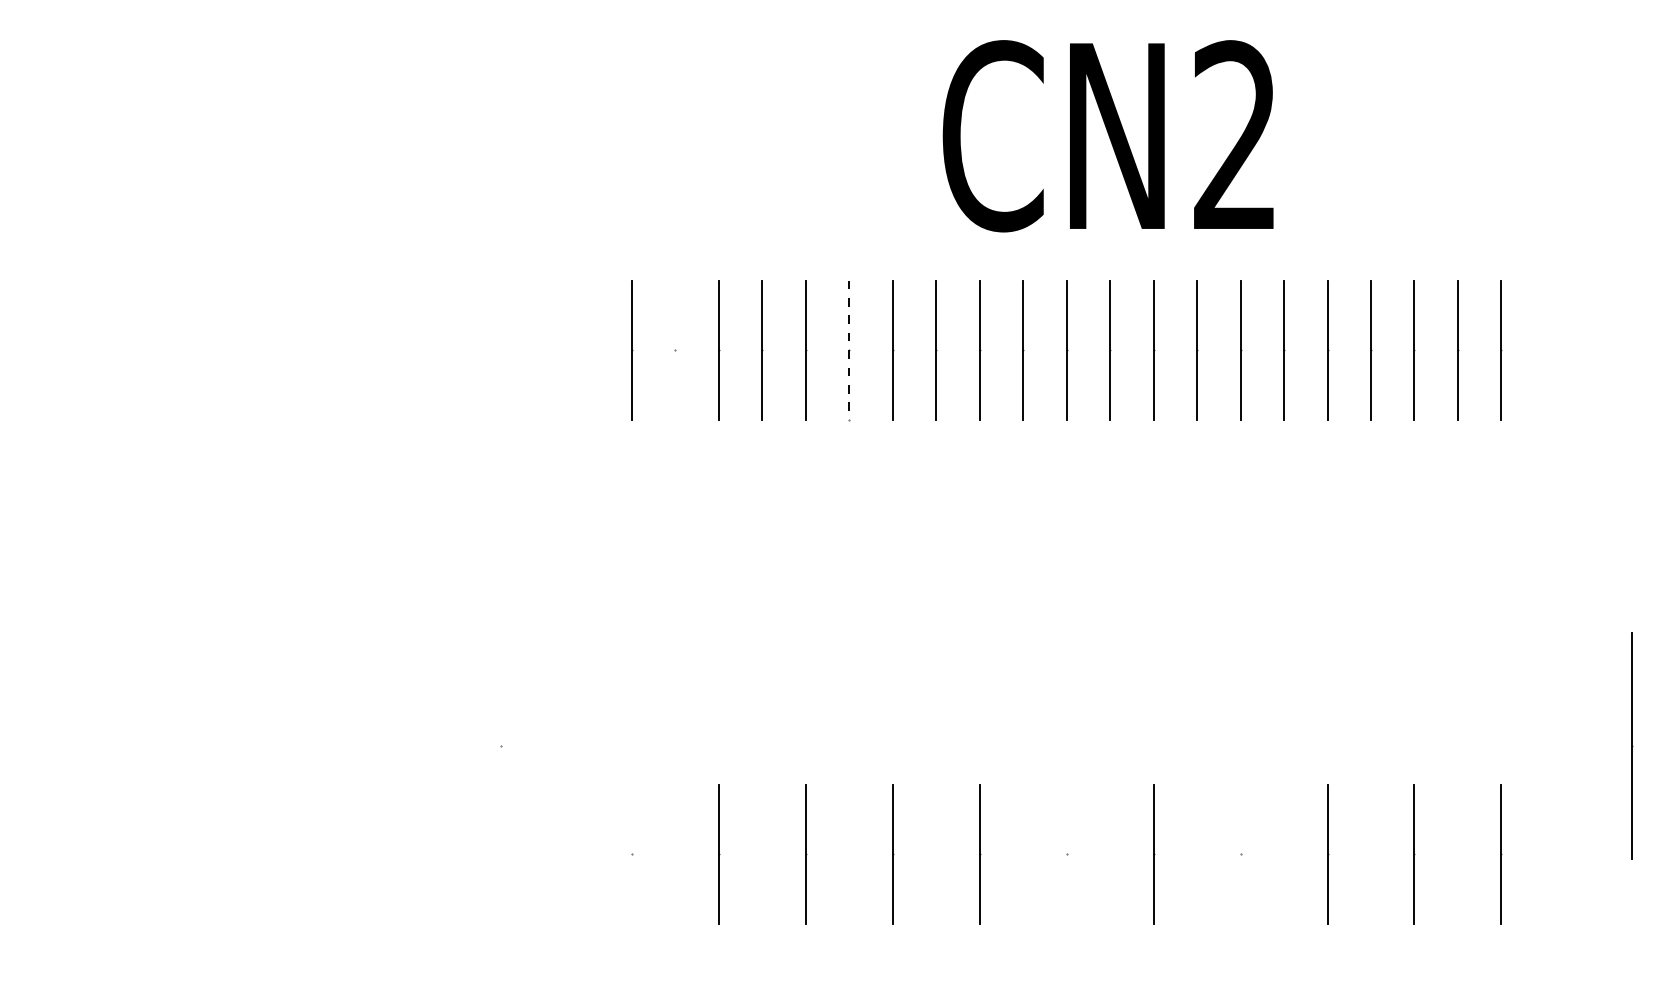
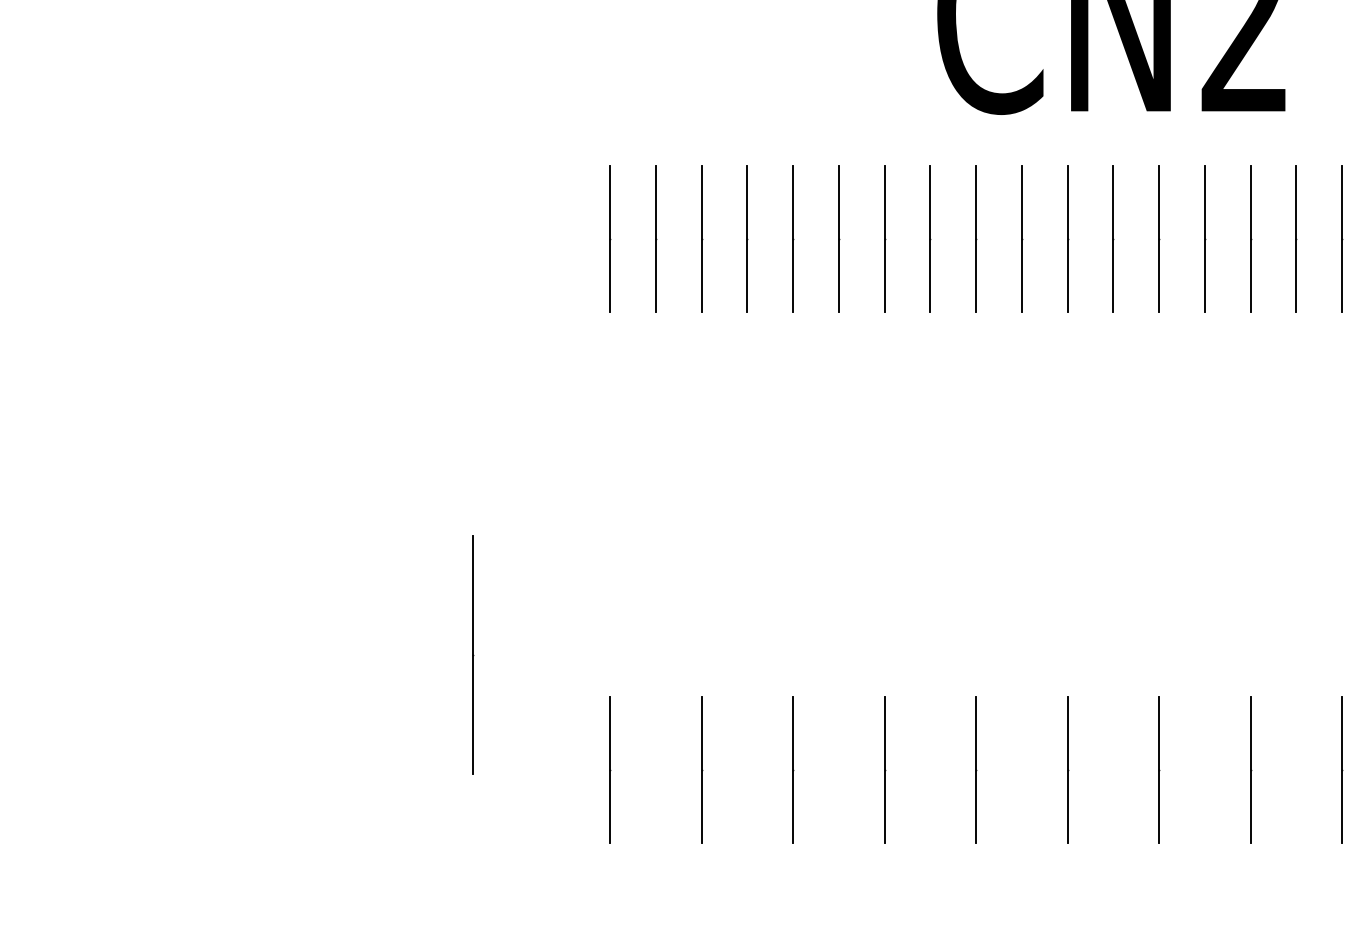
line: (675, 349) -> (655, 238), added
line: (849, 350) -> (839, 239), dashed -> solid
line: (501, 745) -> (472, 655), added
line: (631, 854) -> (609, 769), added
line: (1066, 854) -> (1067, 769), added
line: (1240, 854) -> (1250, 769), added

